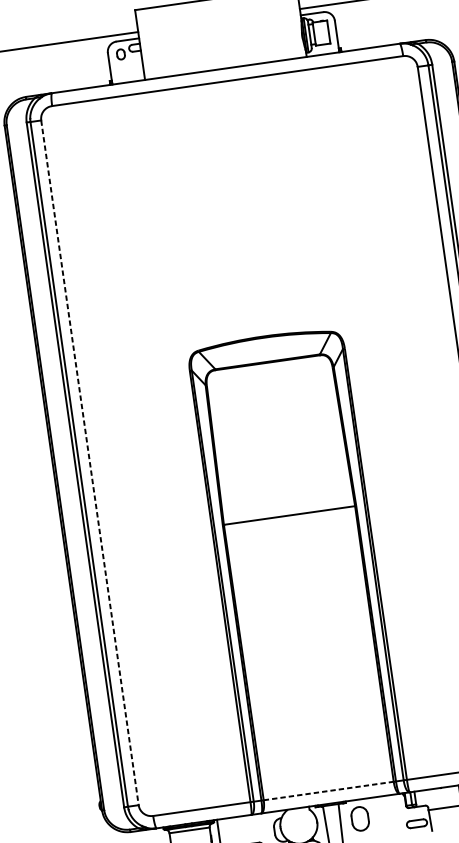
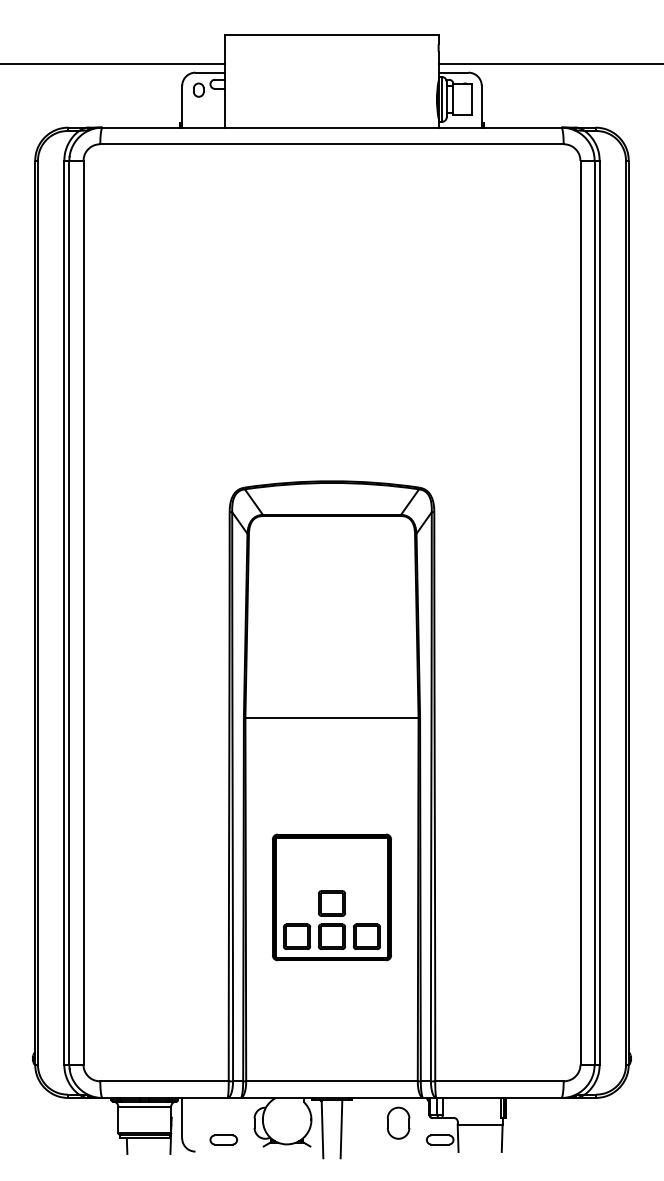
line: (89, 462) -> (83, 612), dashed -> solid
part: (308, 651) -> (331, 897), added
line: (328, 791) -> (331, 1081), dashed -> solid
part: (360, 818) -> (398, 1122), moved

